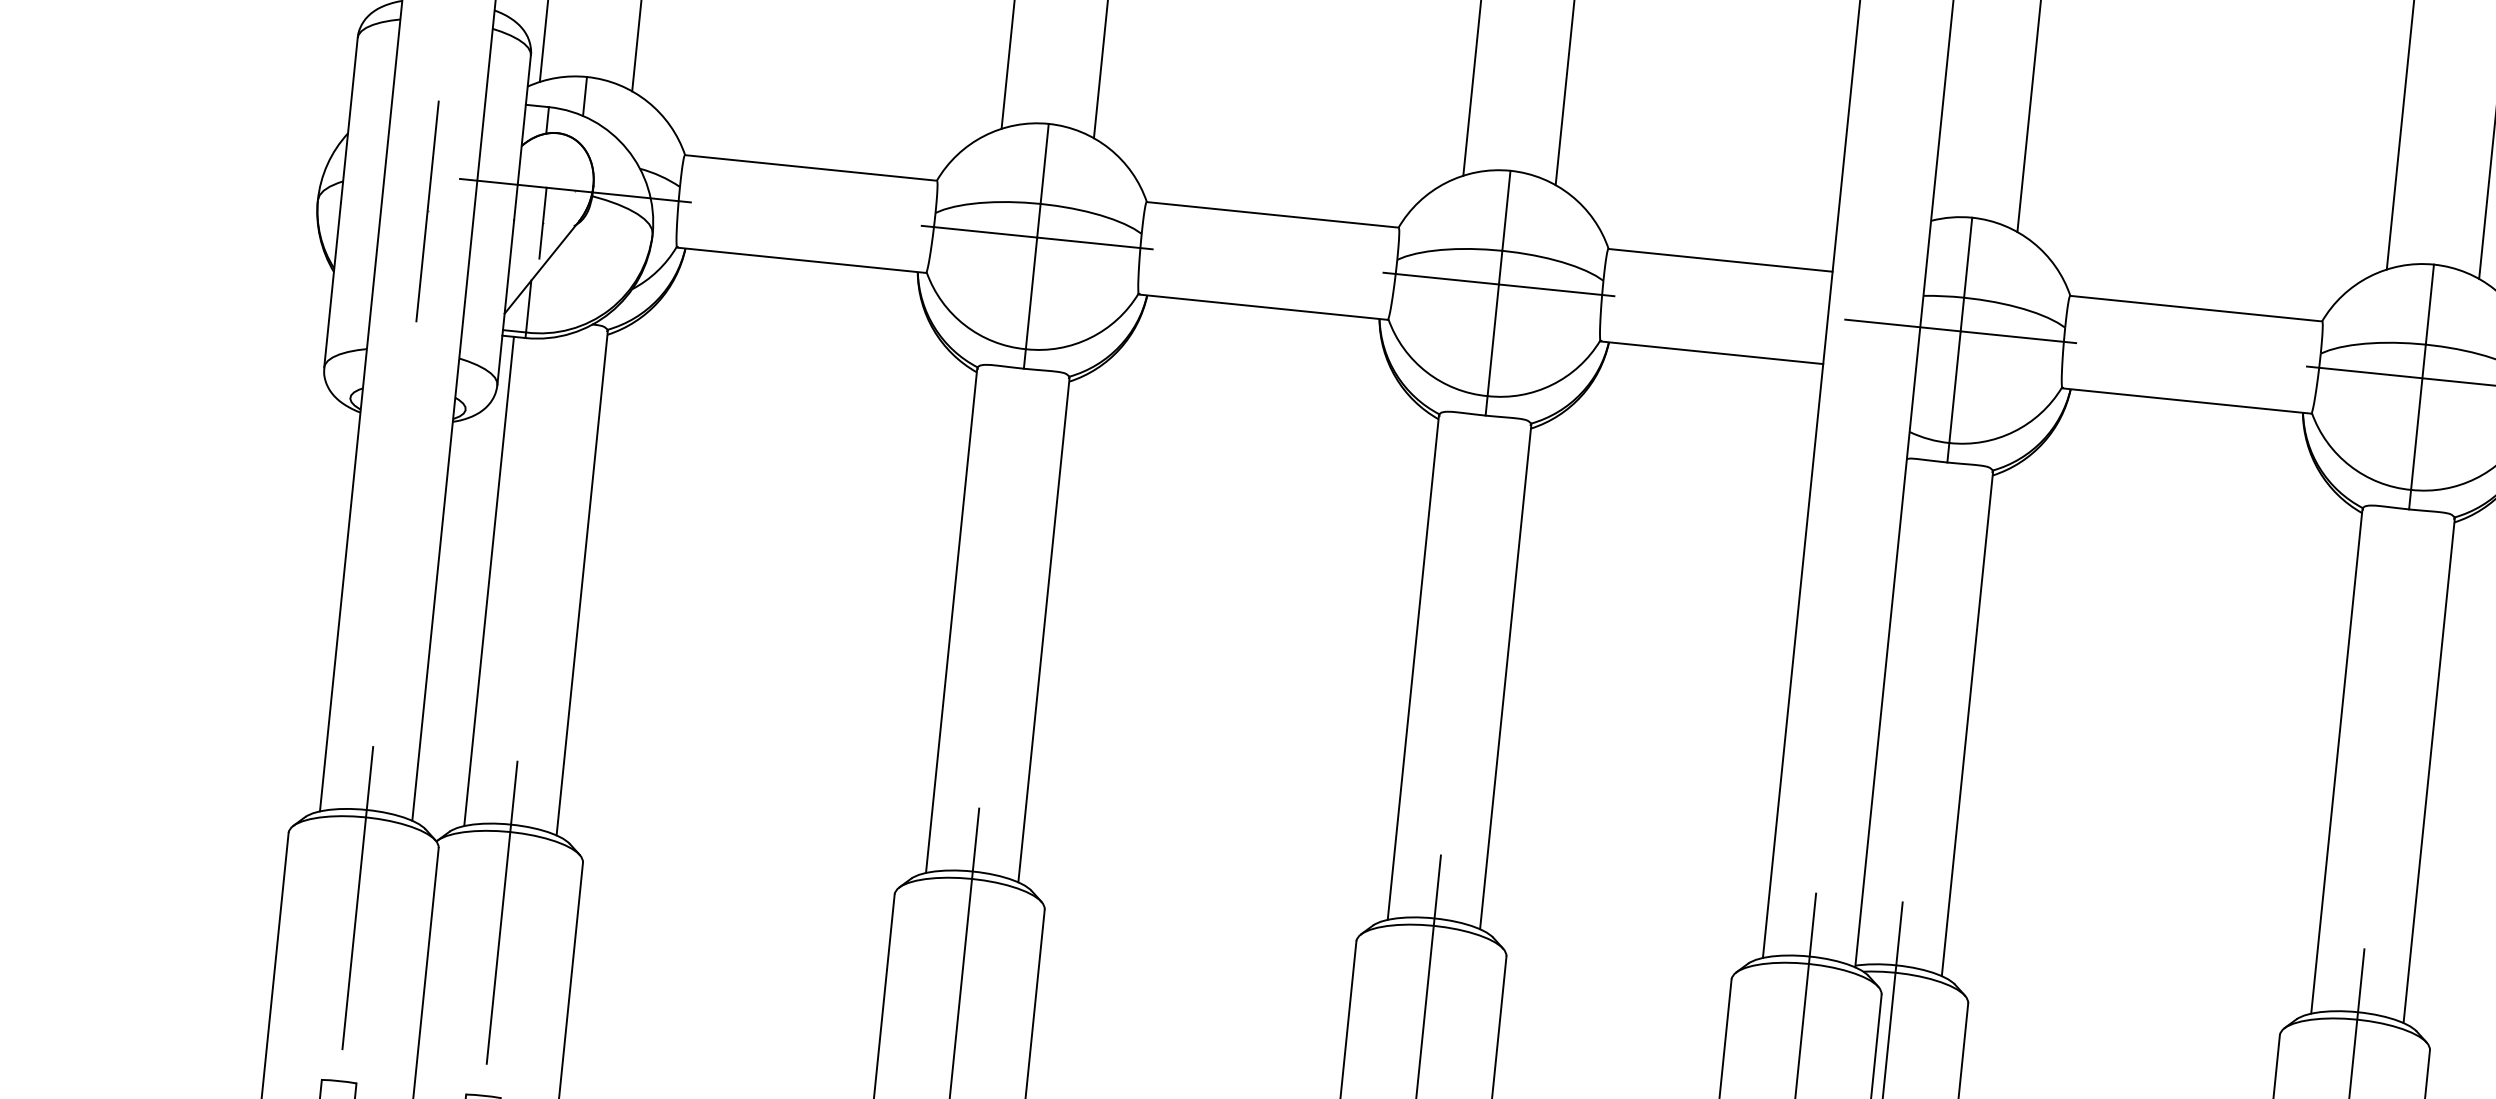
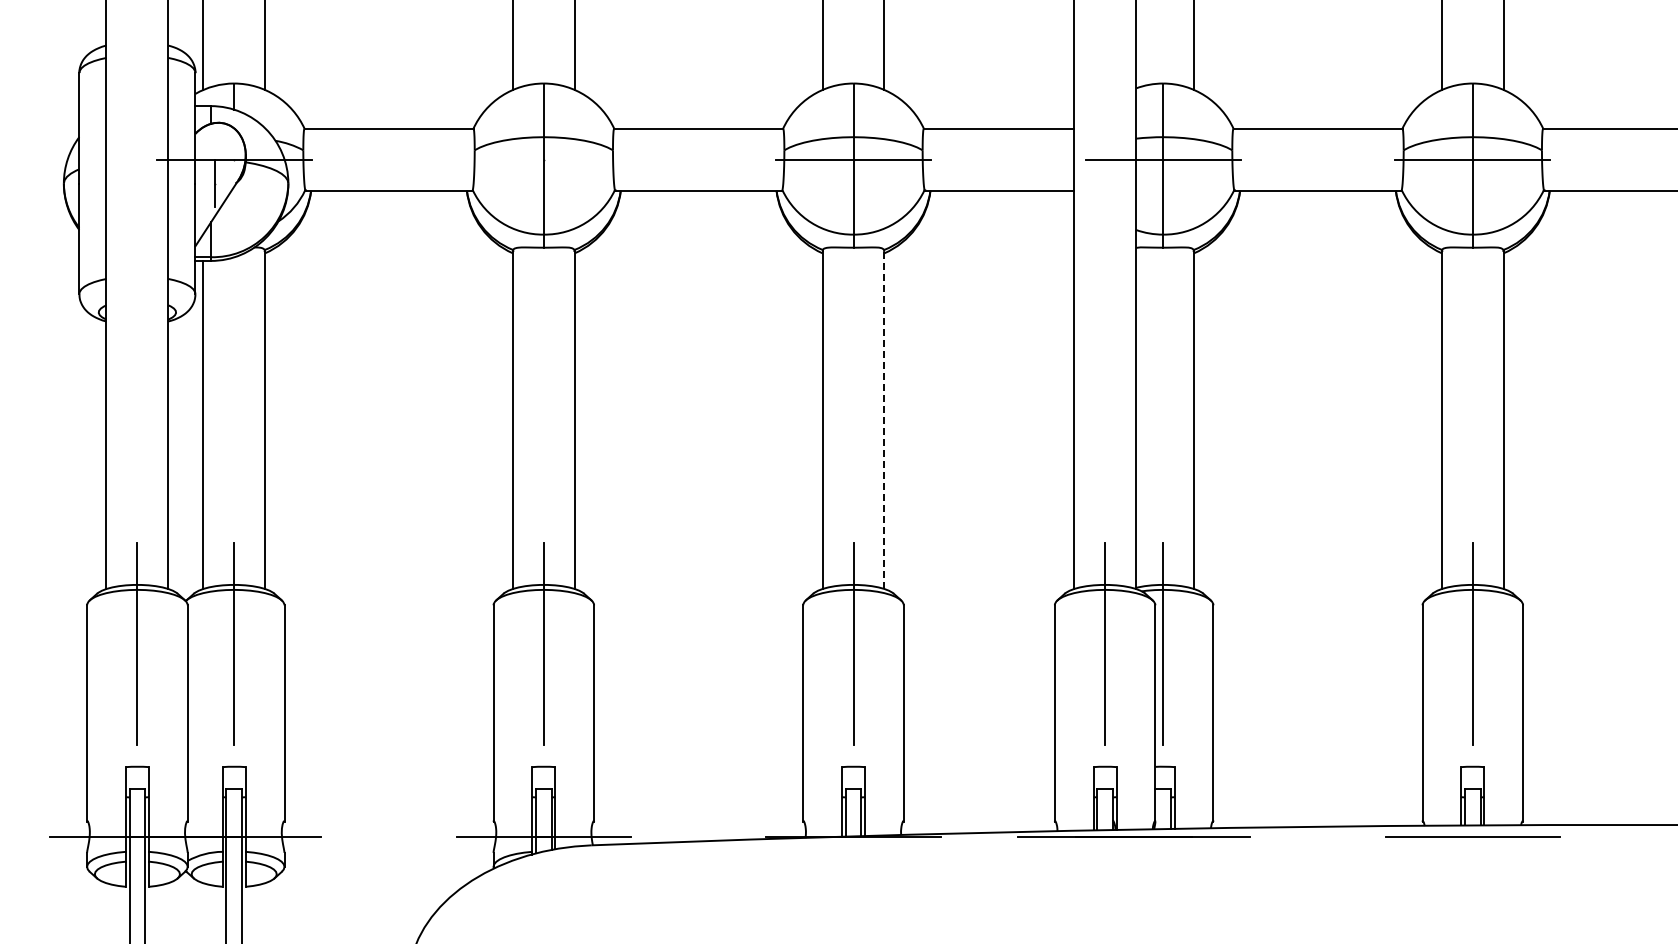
line: (427, 211) -> (137, 183), removed
line: (1036, 237) -> (543, 159), removed
line: (1505, 676) -> (884, 419), solid -> dashed

